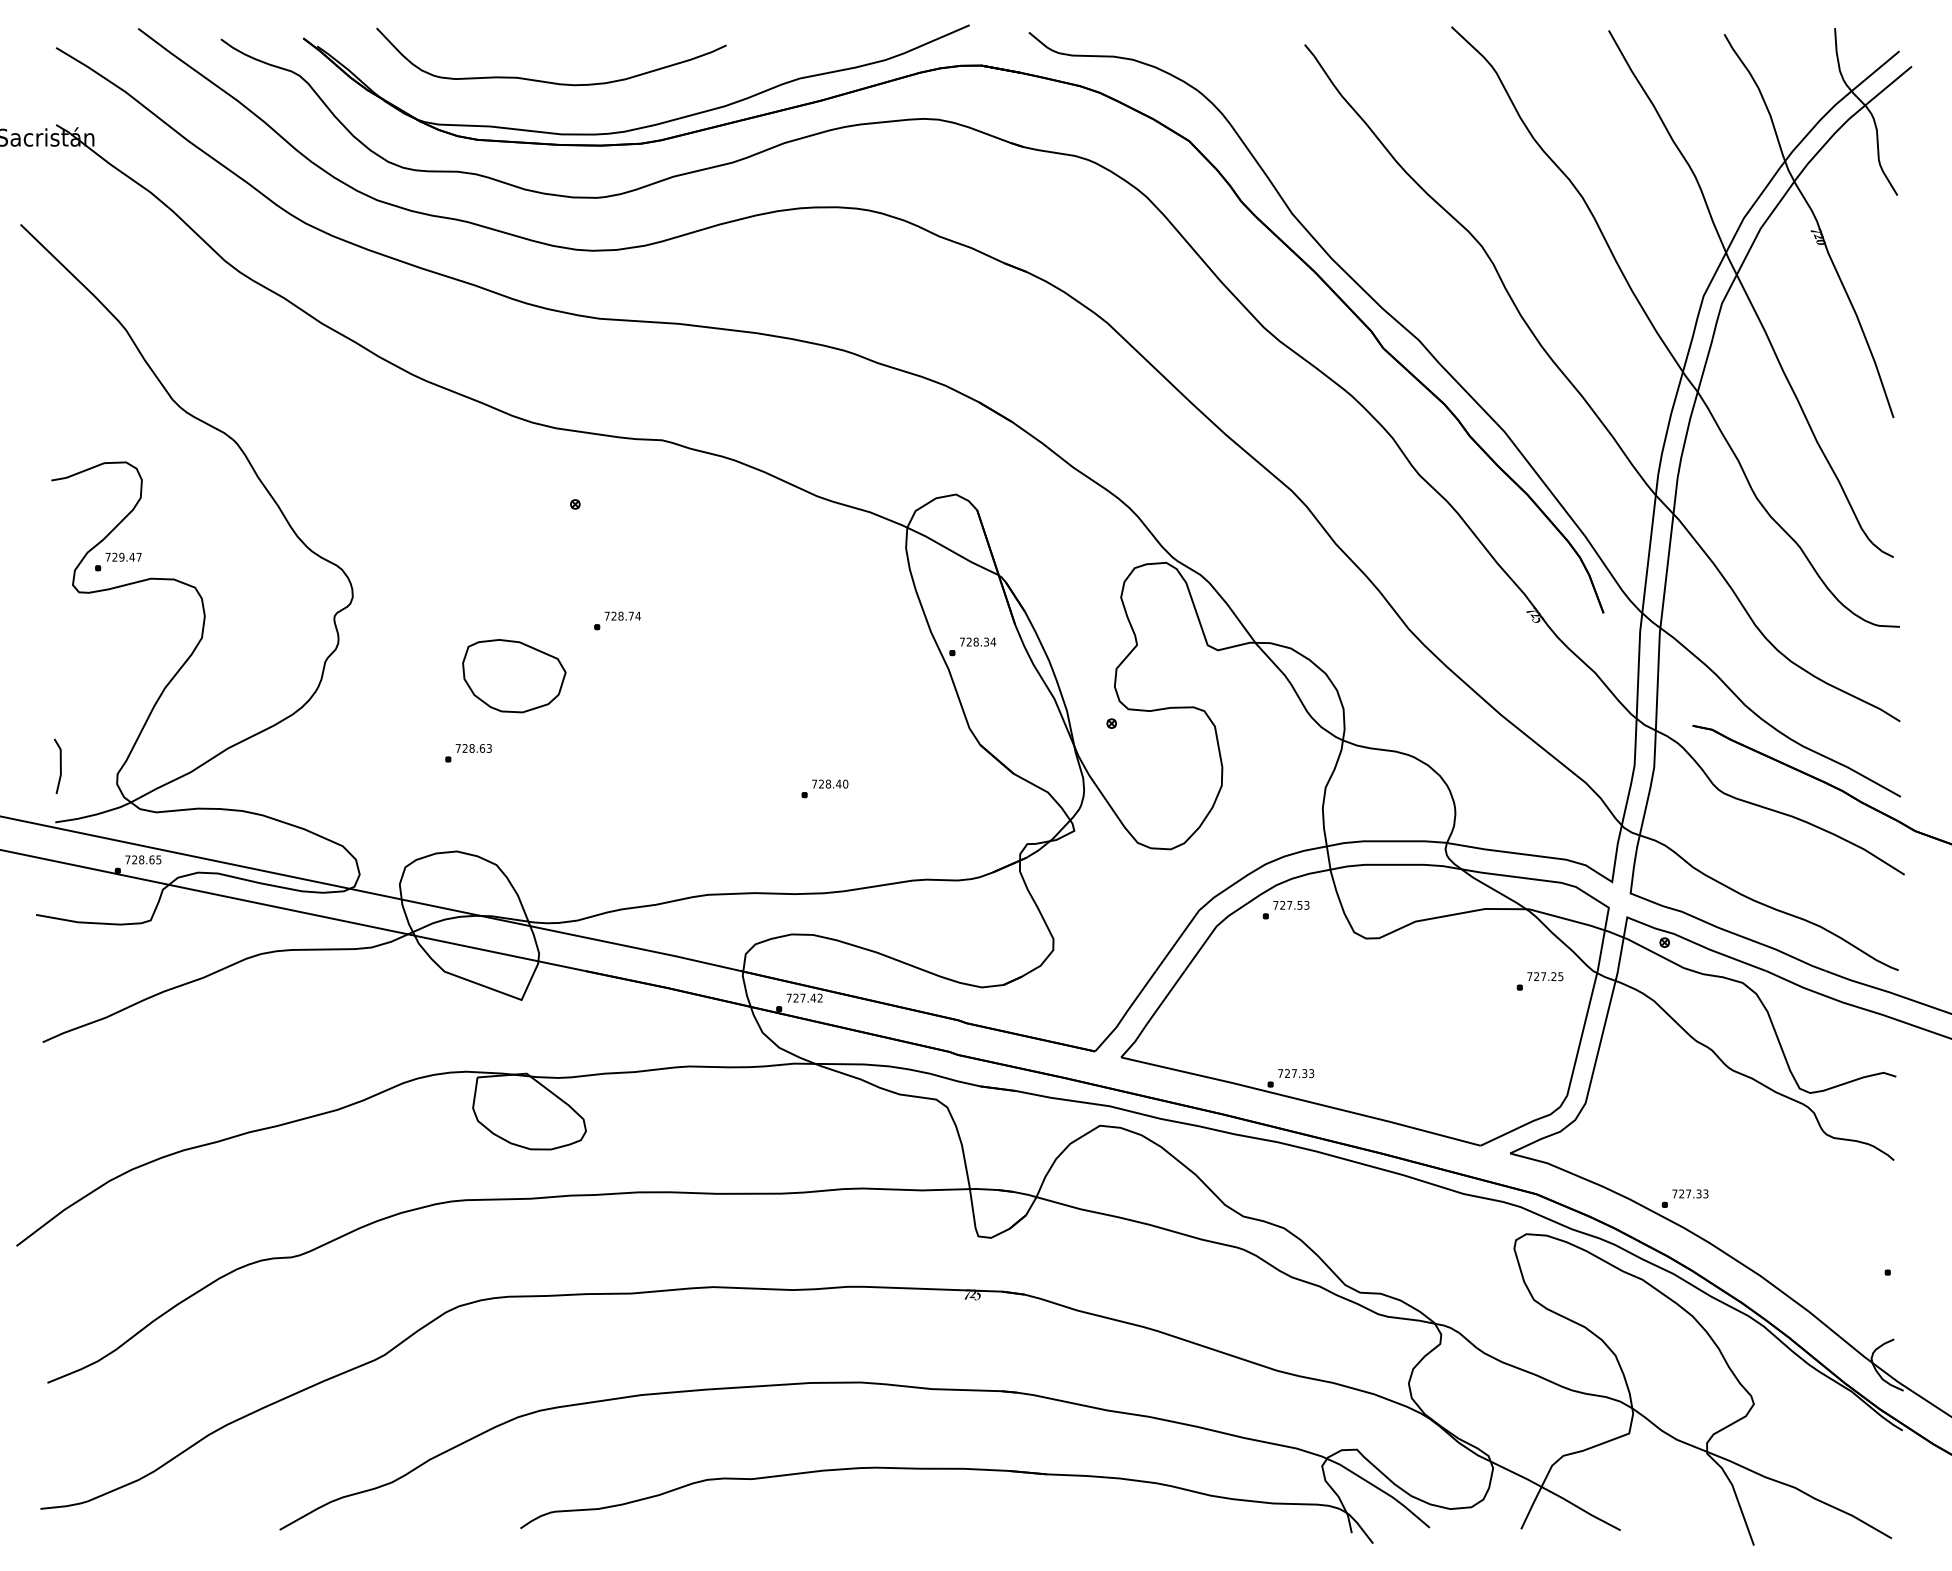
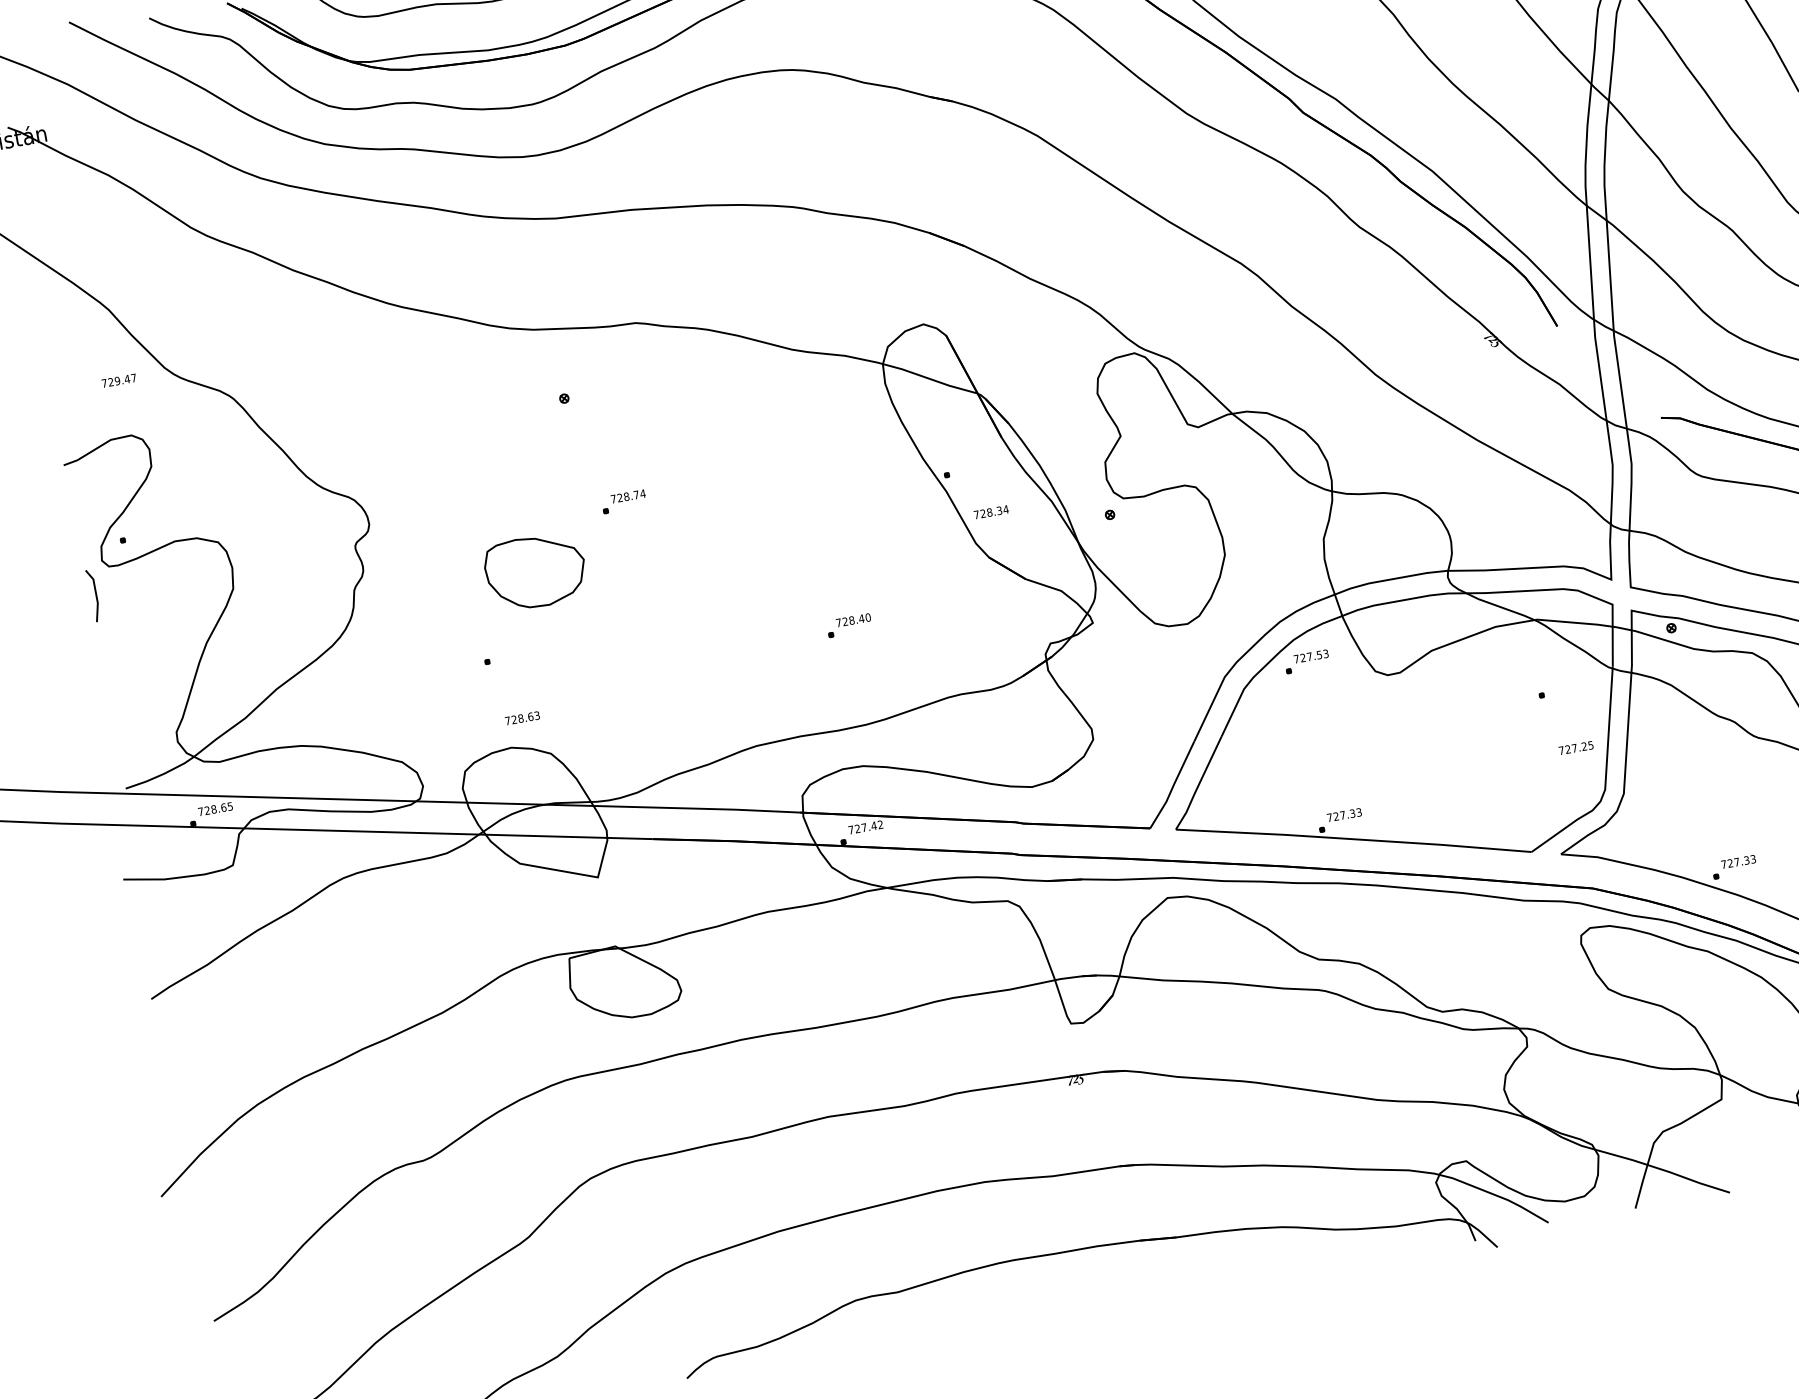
text: (123, 556) -> (118, 380), moved
text: (978, 641) -> (991, 511), moved
text: (473, 748) -> (522, 718), moved
line: (59, 763) -> (94, 592), moved
text: (1545, 976) -> (1576, 747), moved

